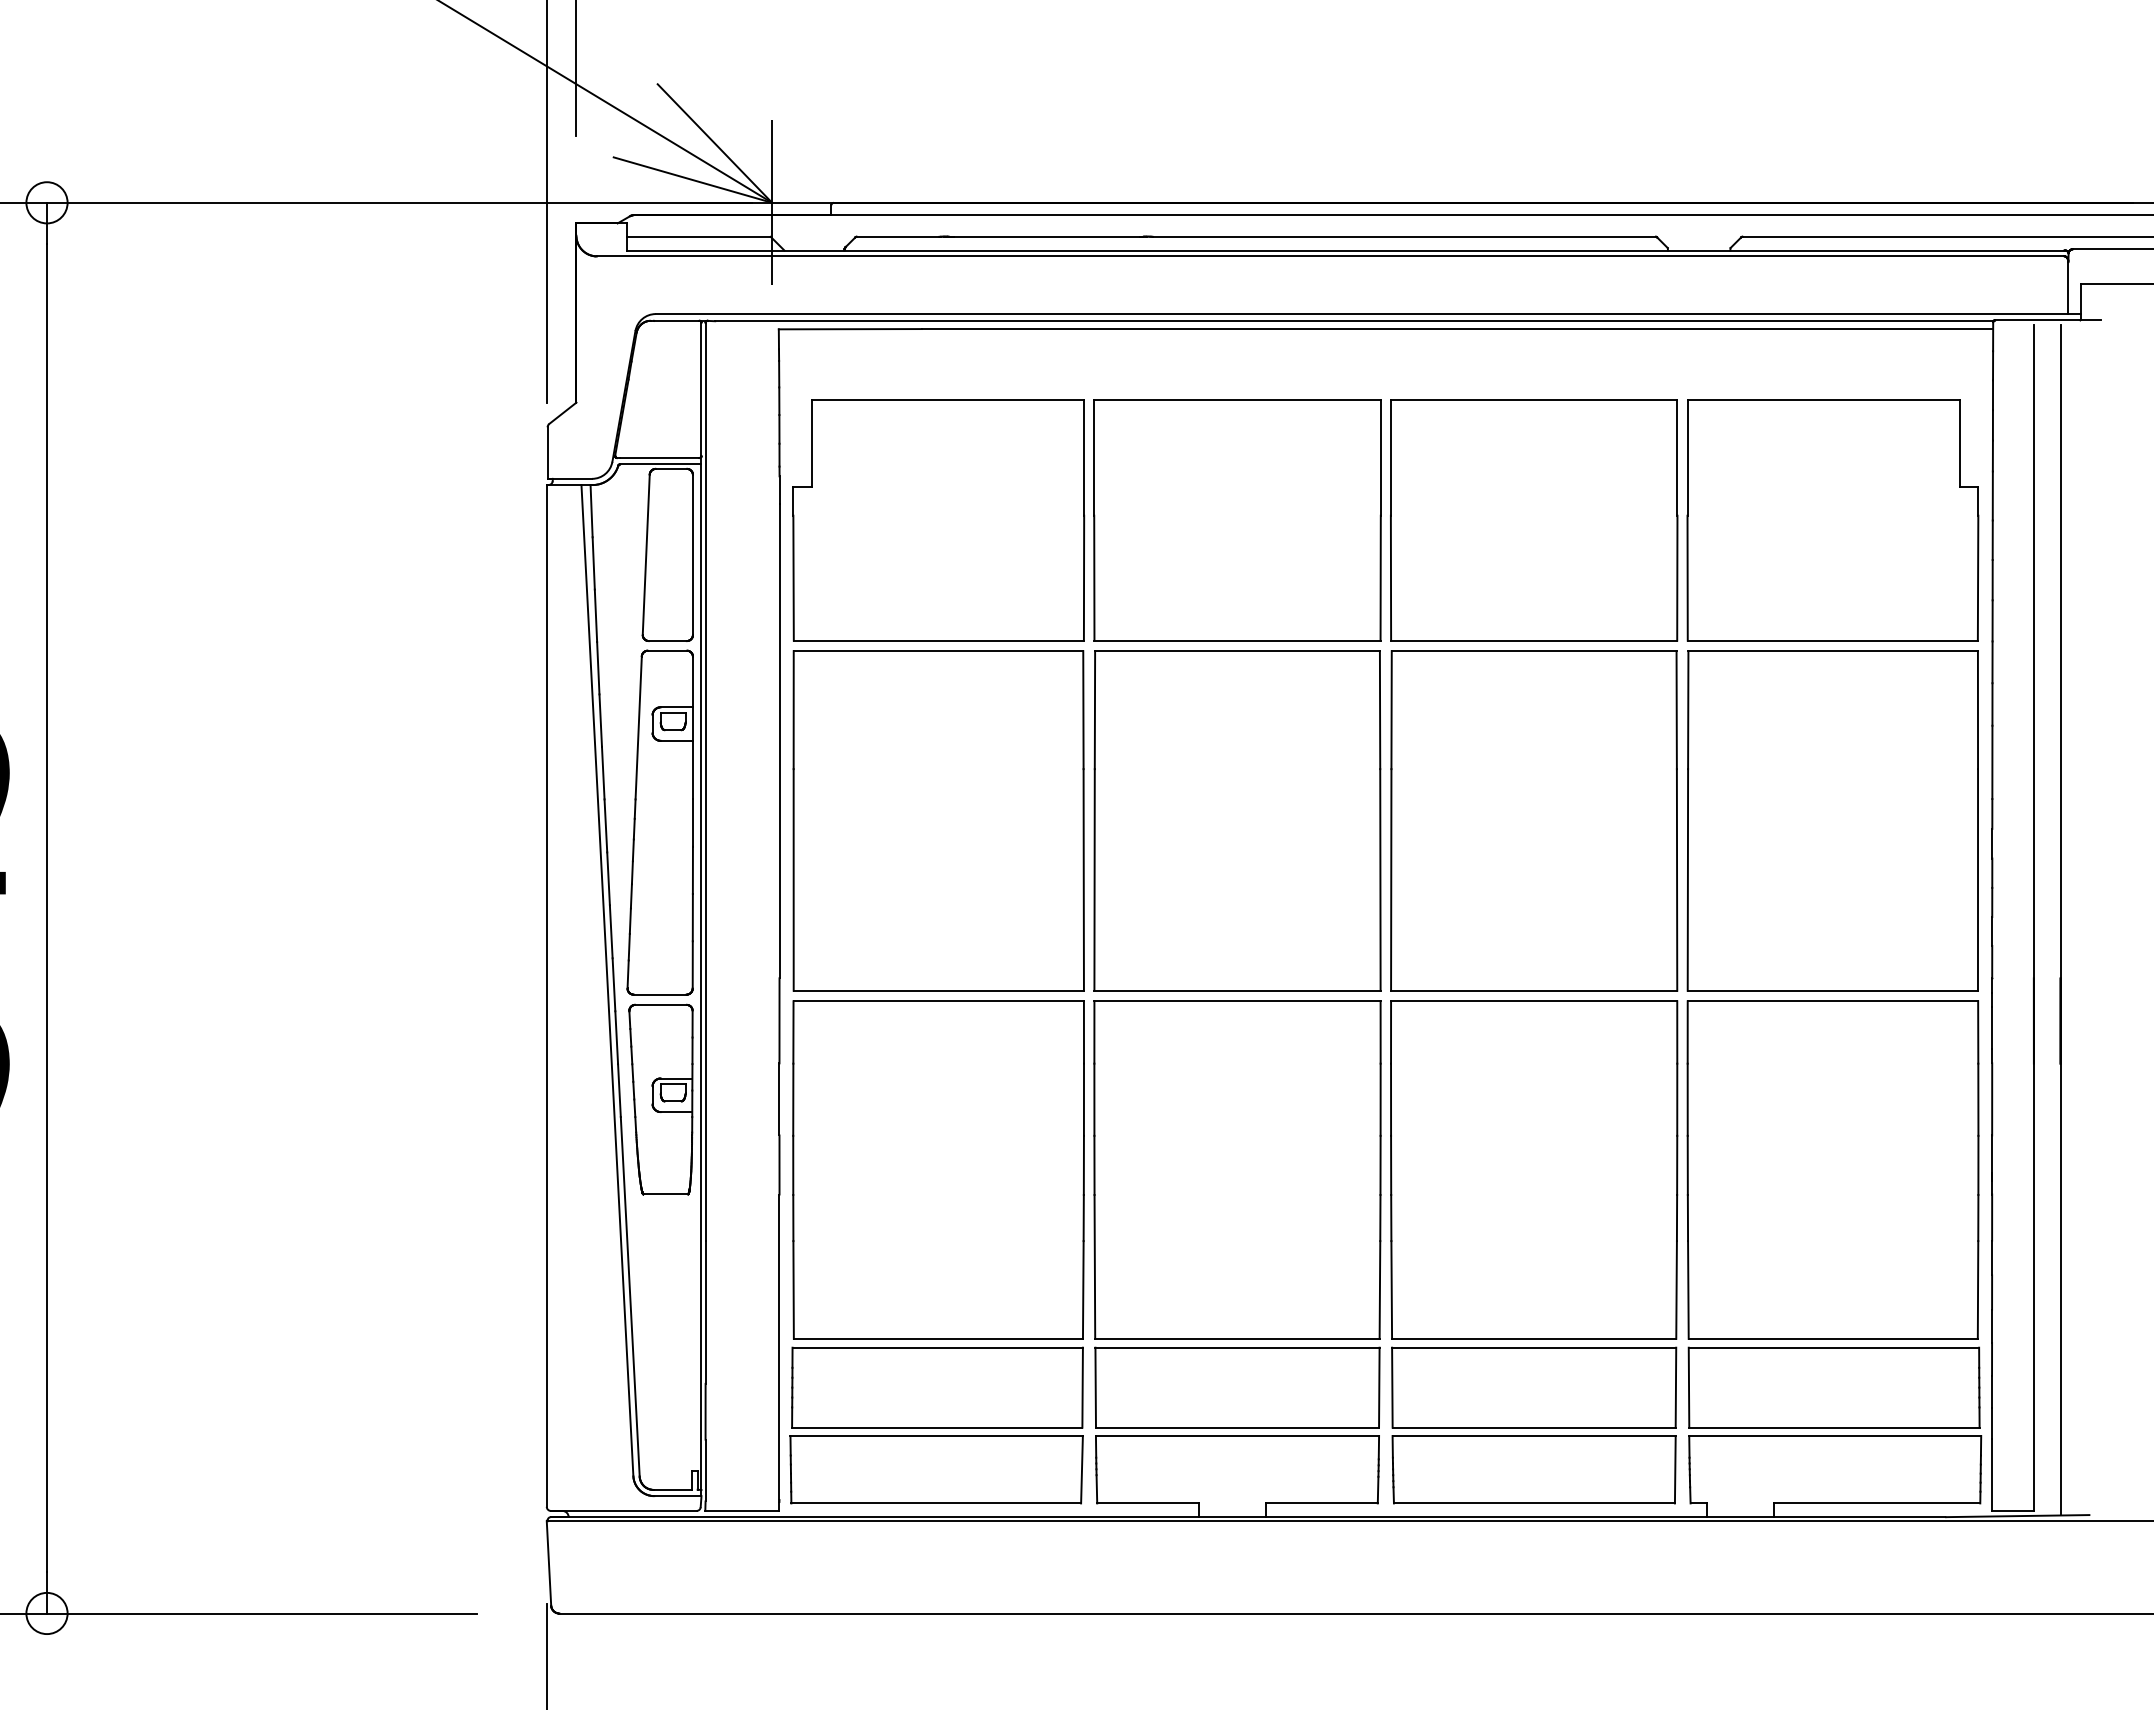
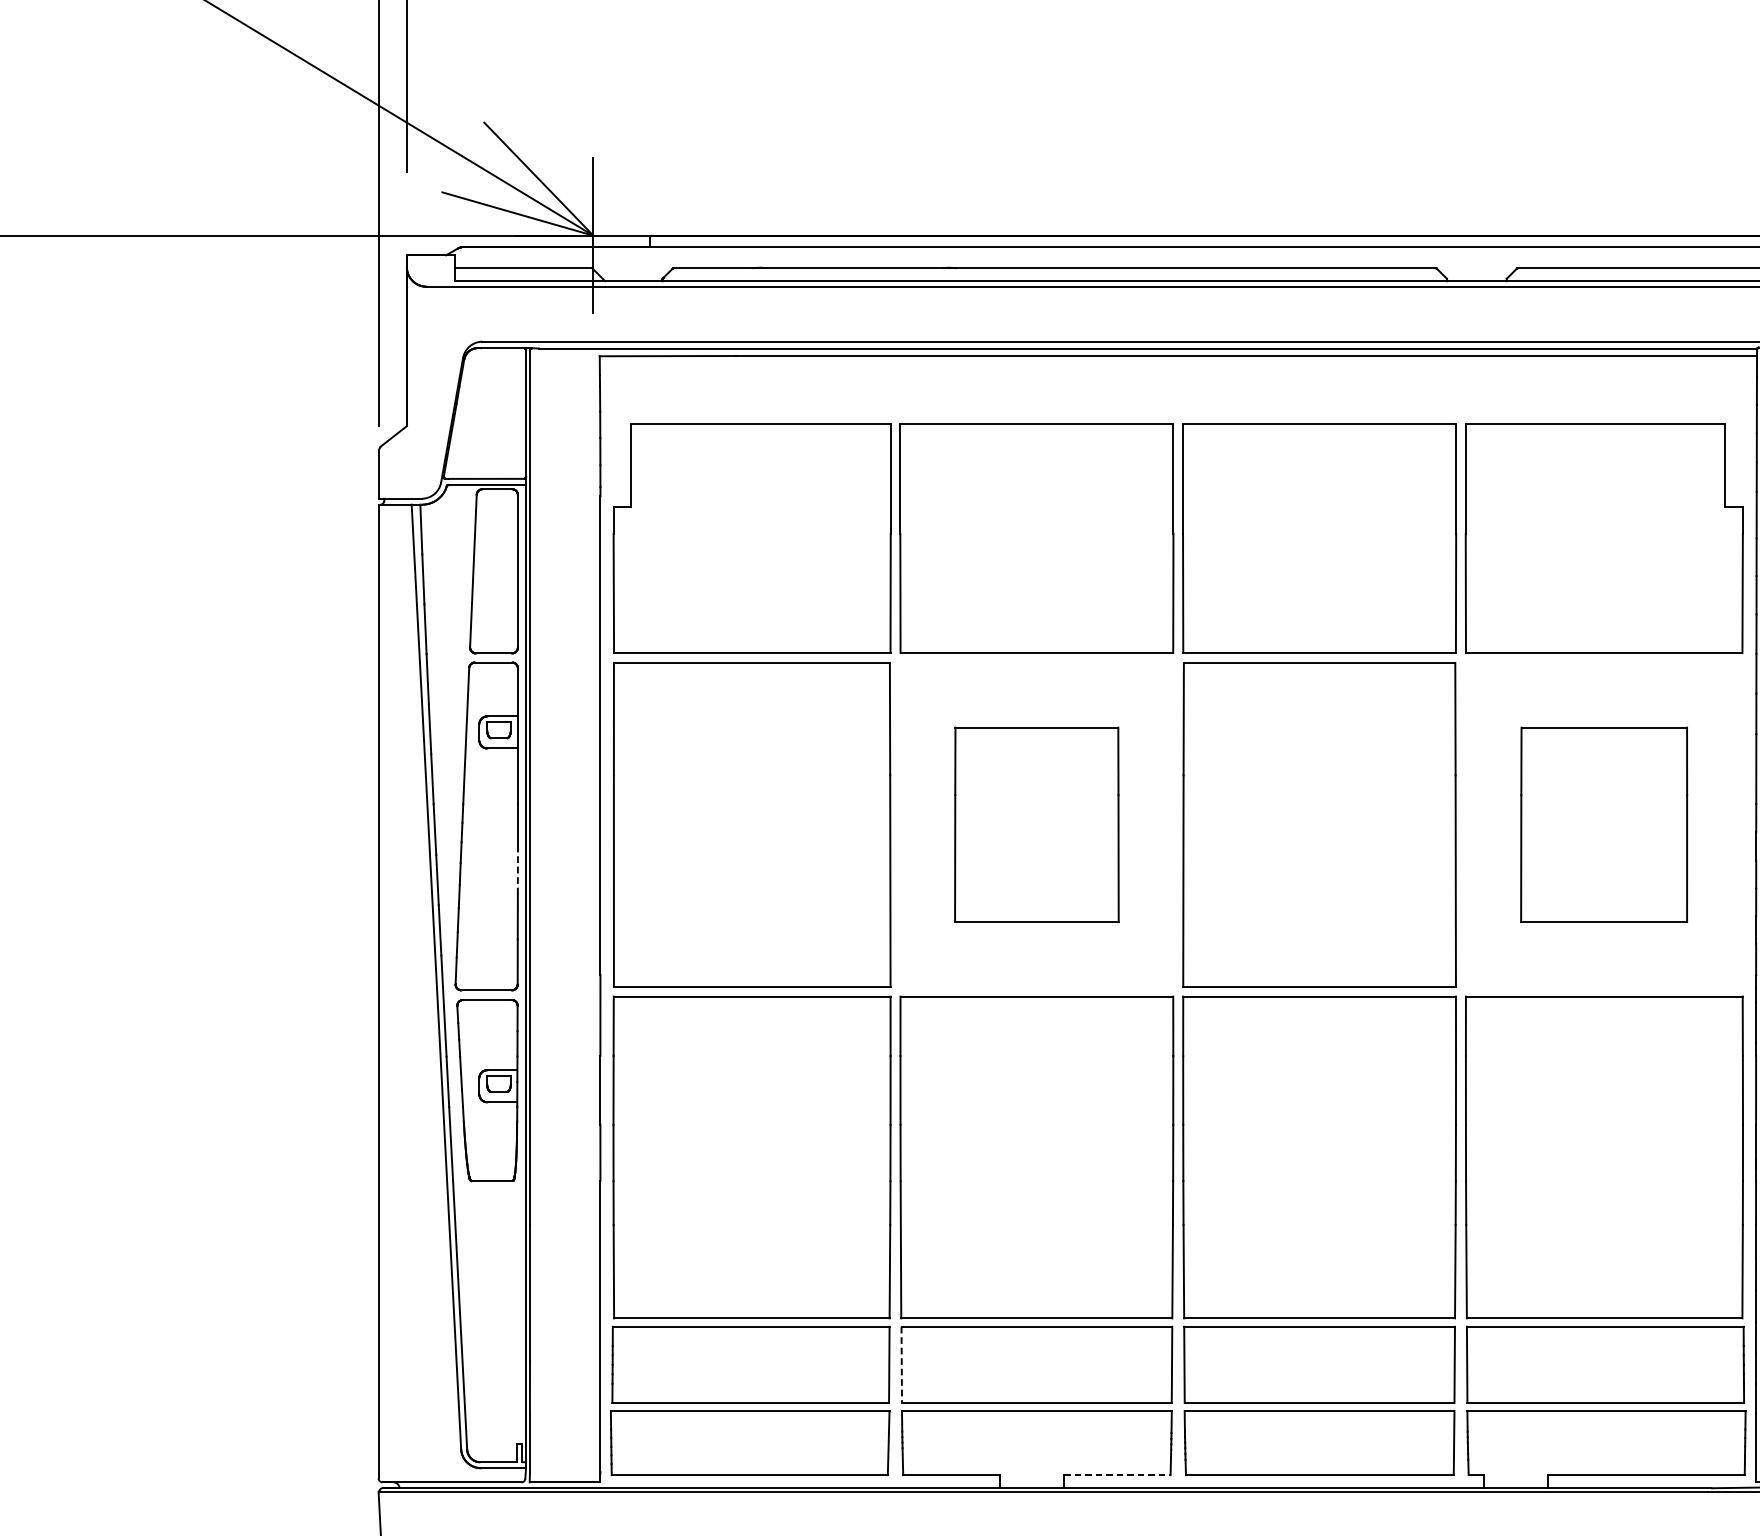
part: (1237, 820) -> (1036, 824), size x0.6
part: (1832, 820) -> (1603, 824), size x0.6
line: (692, 870) -> (517, 871), solid -> dashed
line: (1095, 1387) -> (901, 1364), solid -> dashed
line: (1322, 1503) -> (1117, 1475), solid -> dashed

